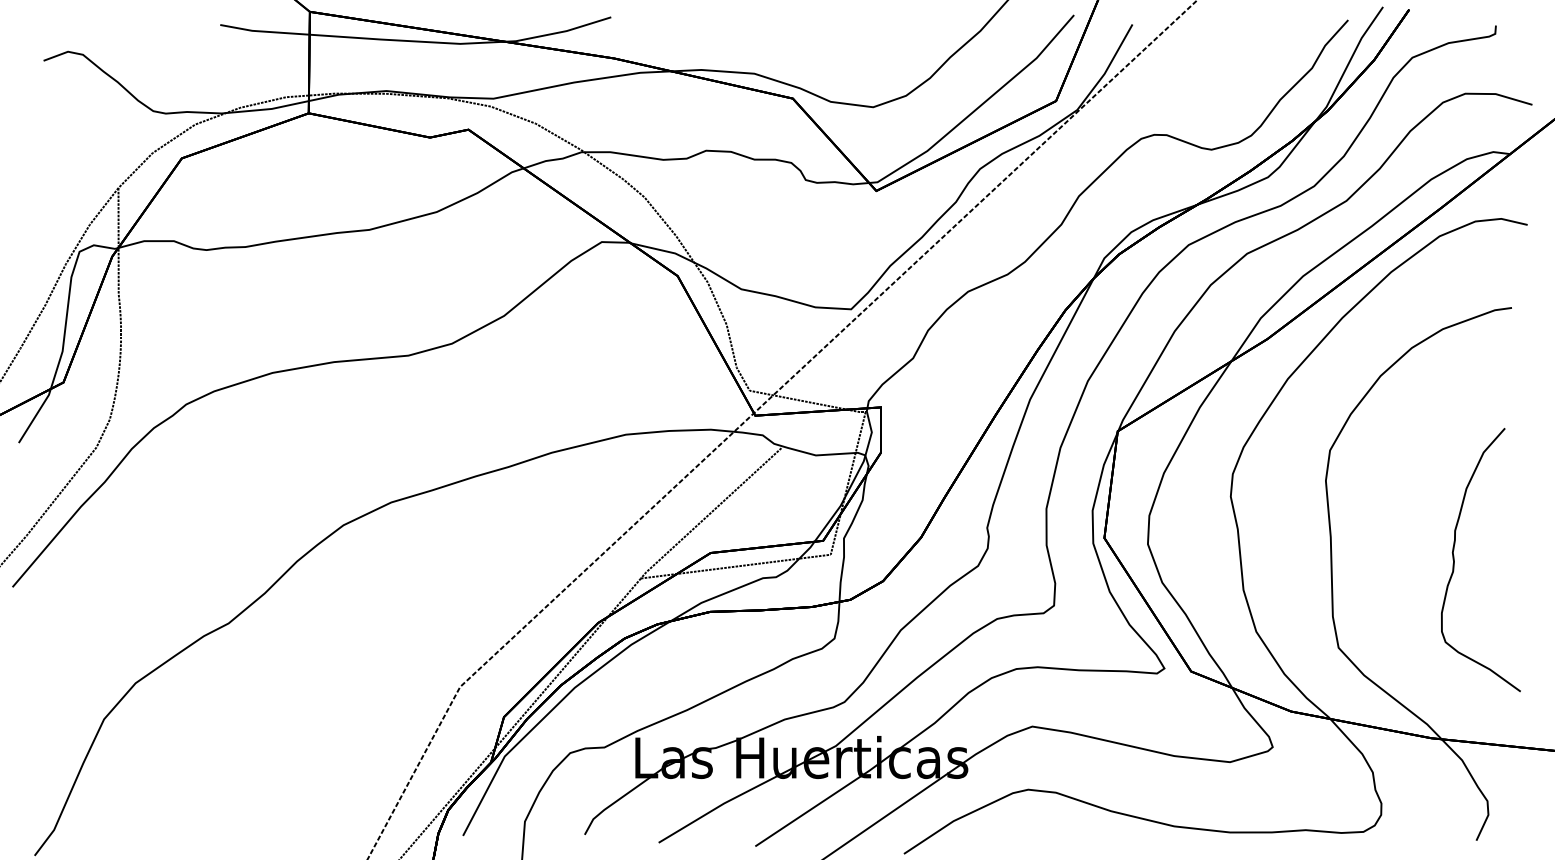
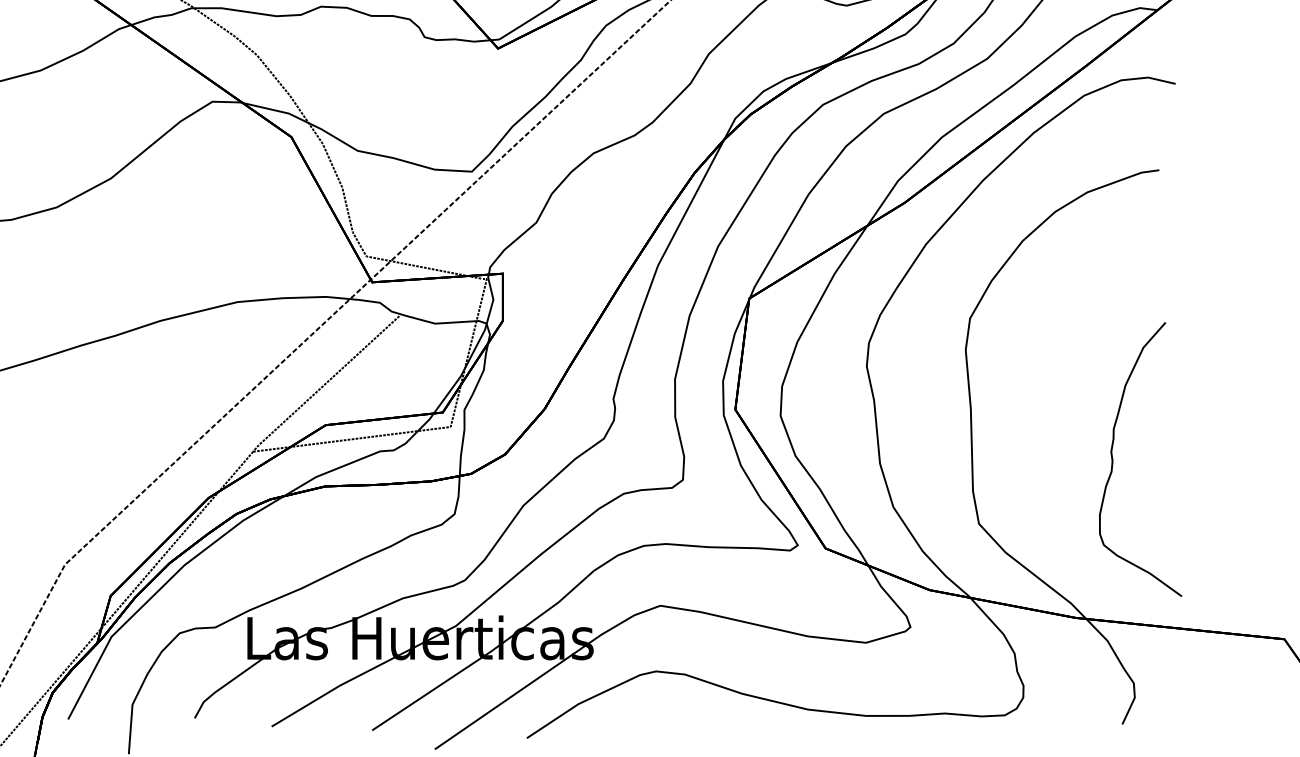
part: (1454, 560) -> (1113, 460), moved

